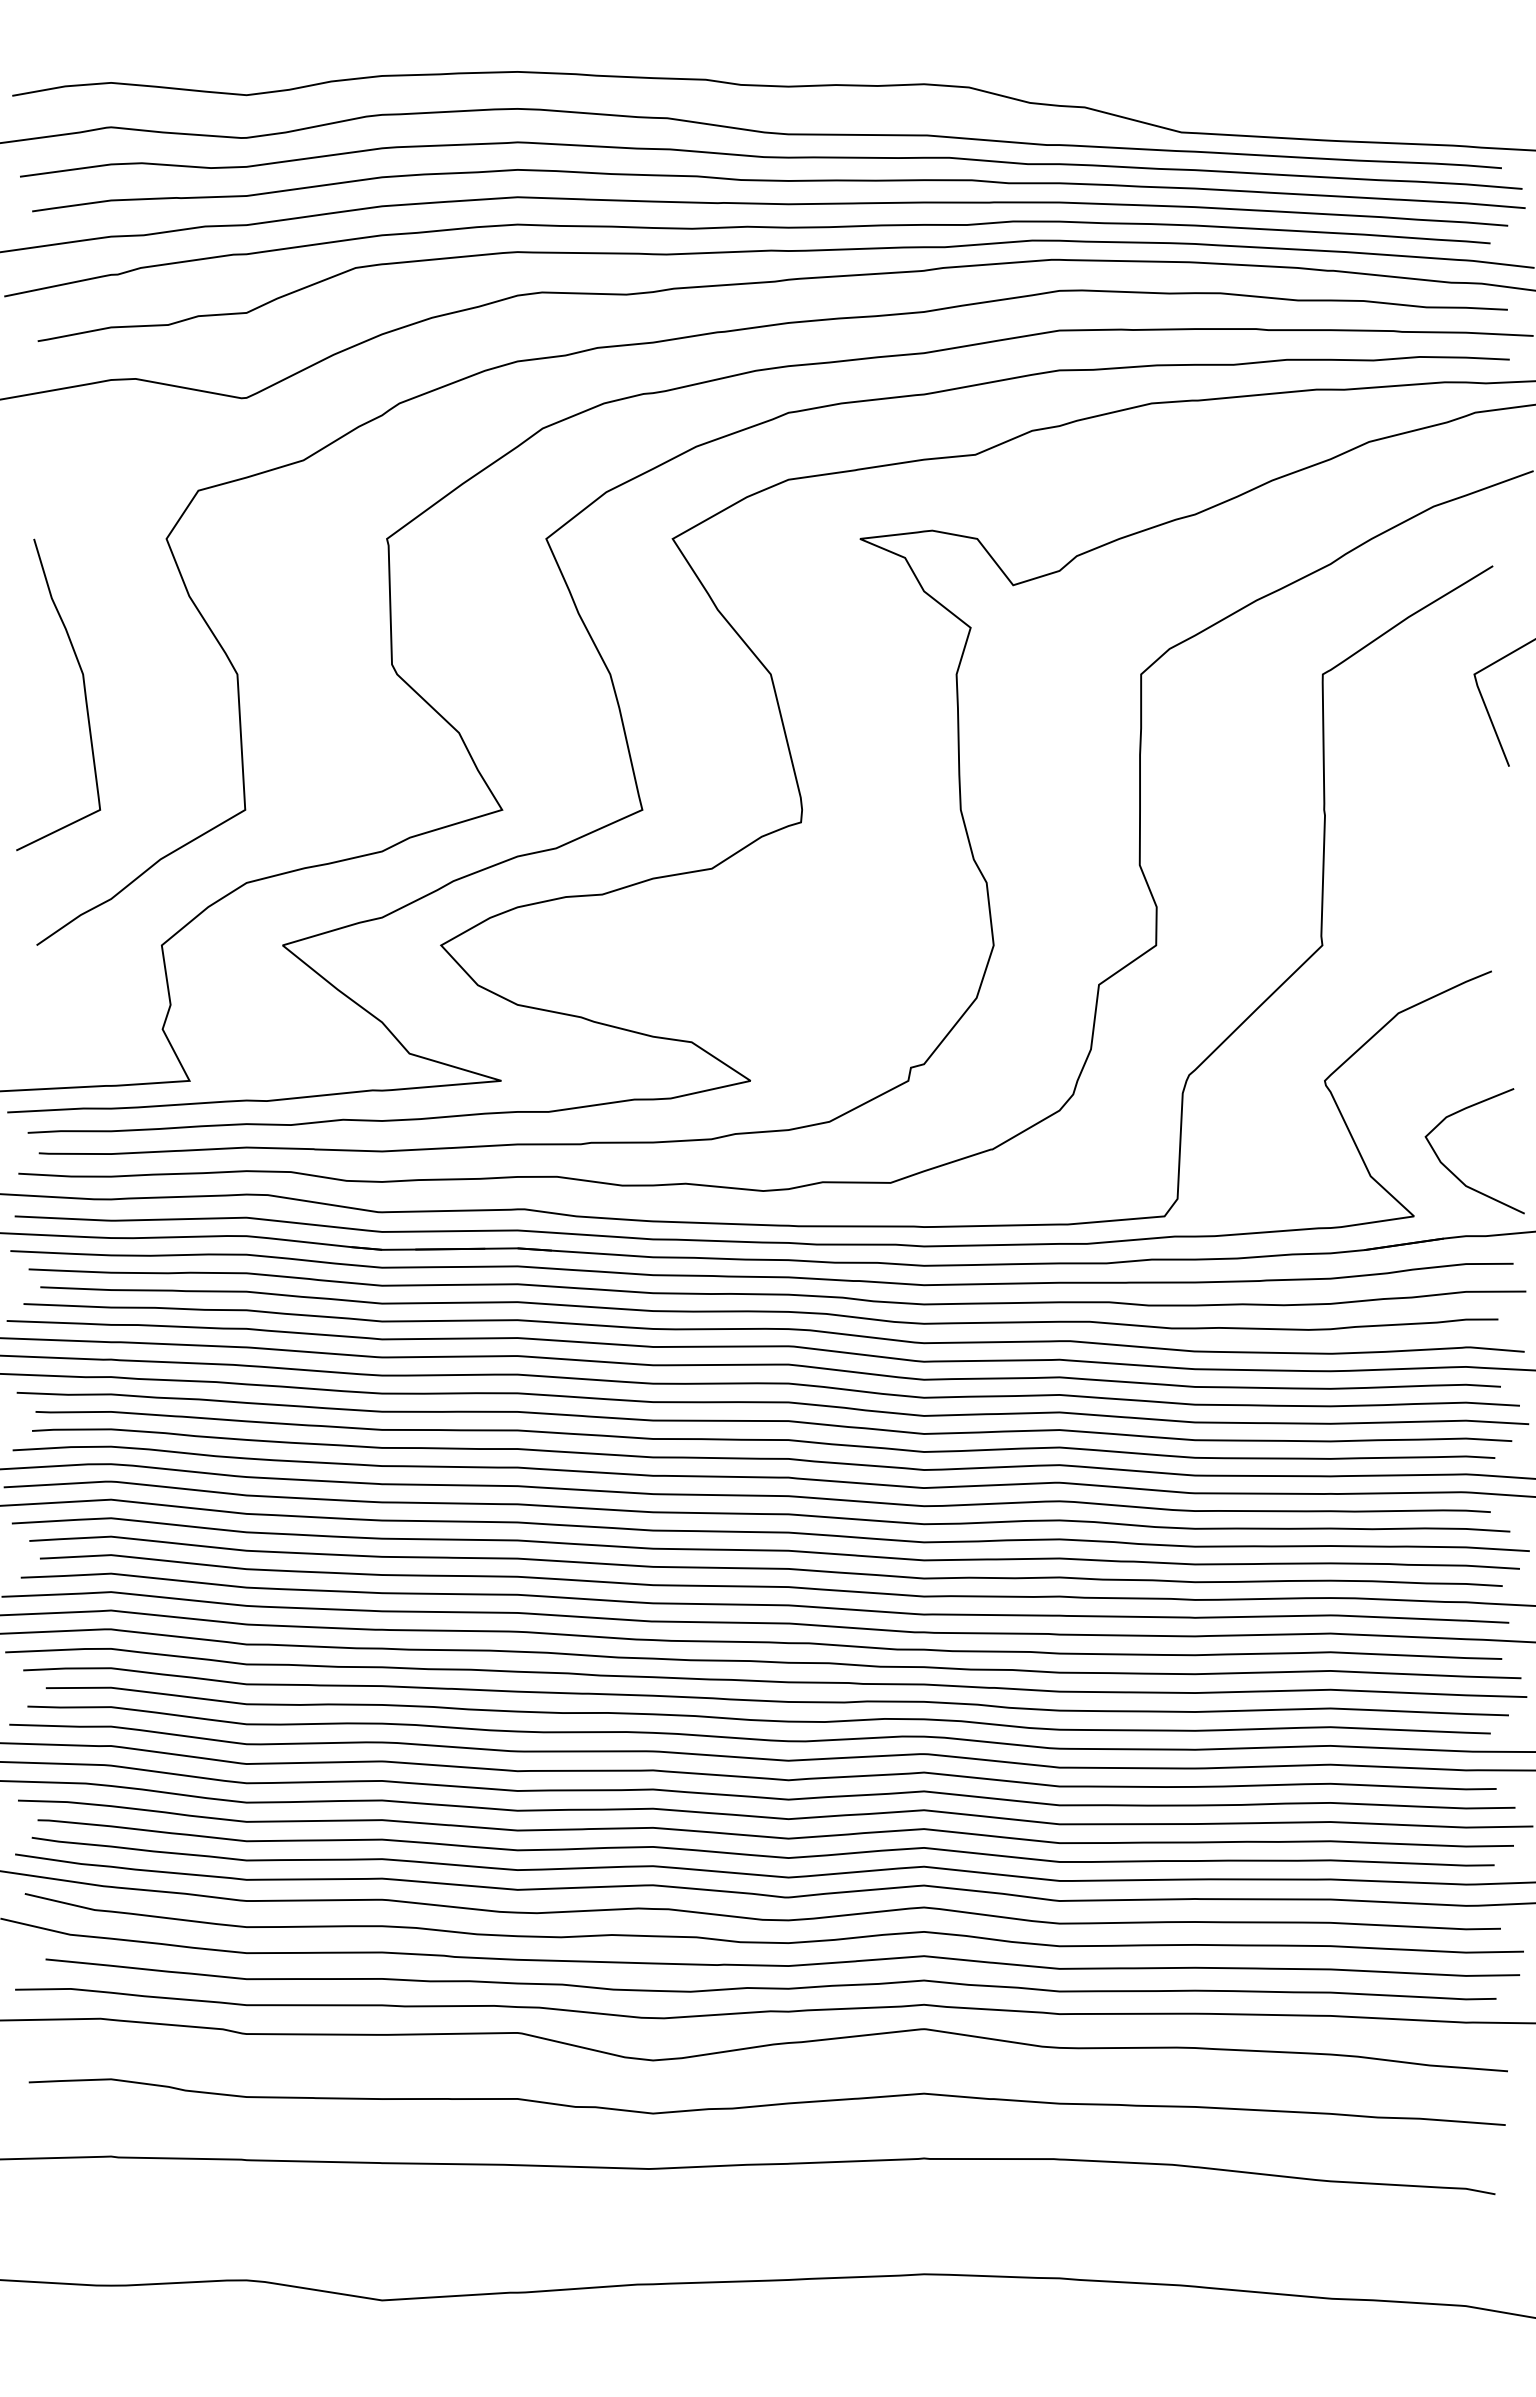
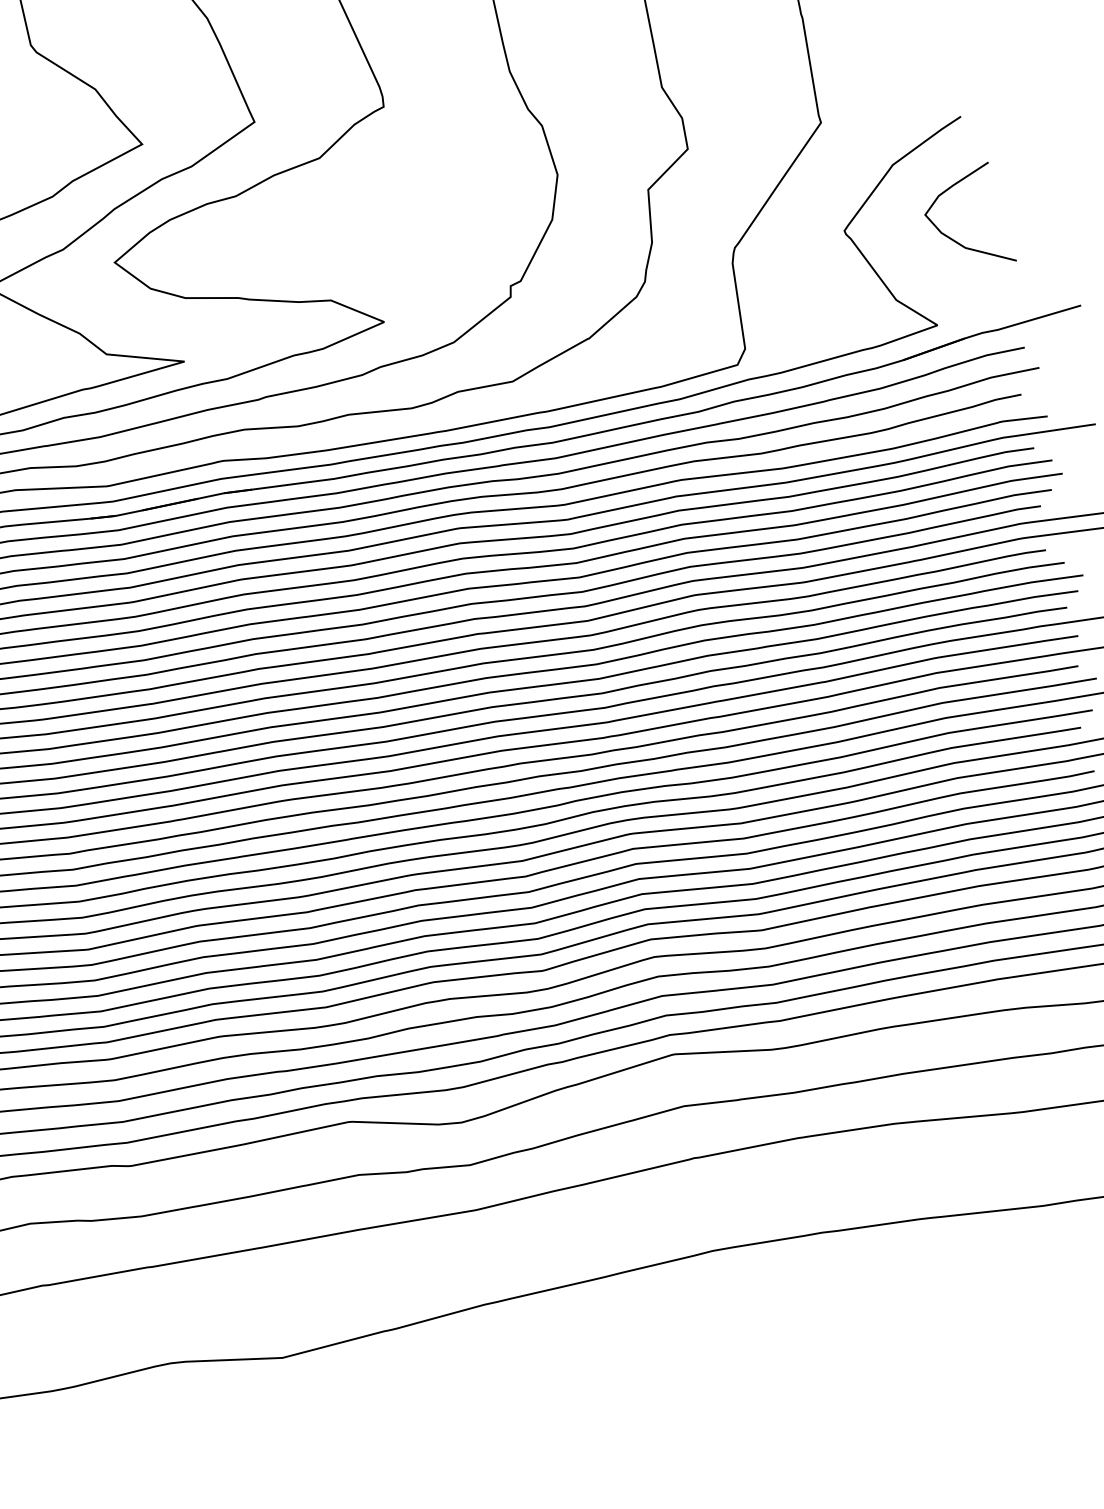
curve: (1453, 1172) -> (953, 239), moved

